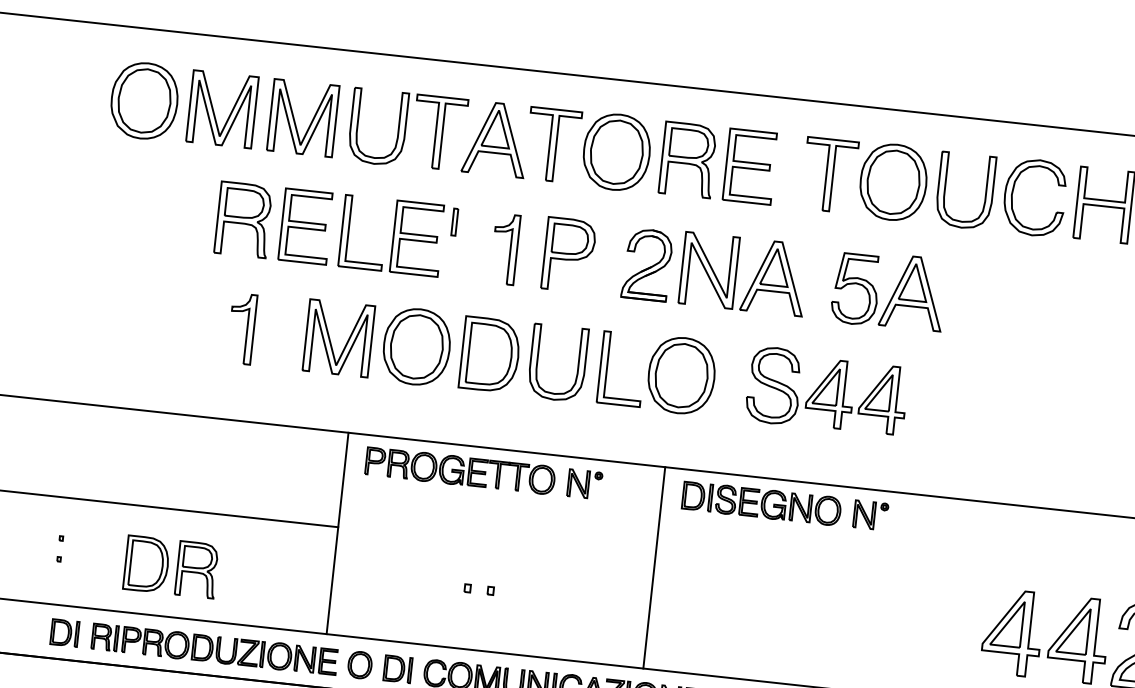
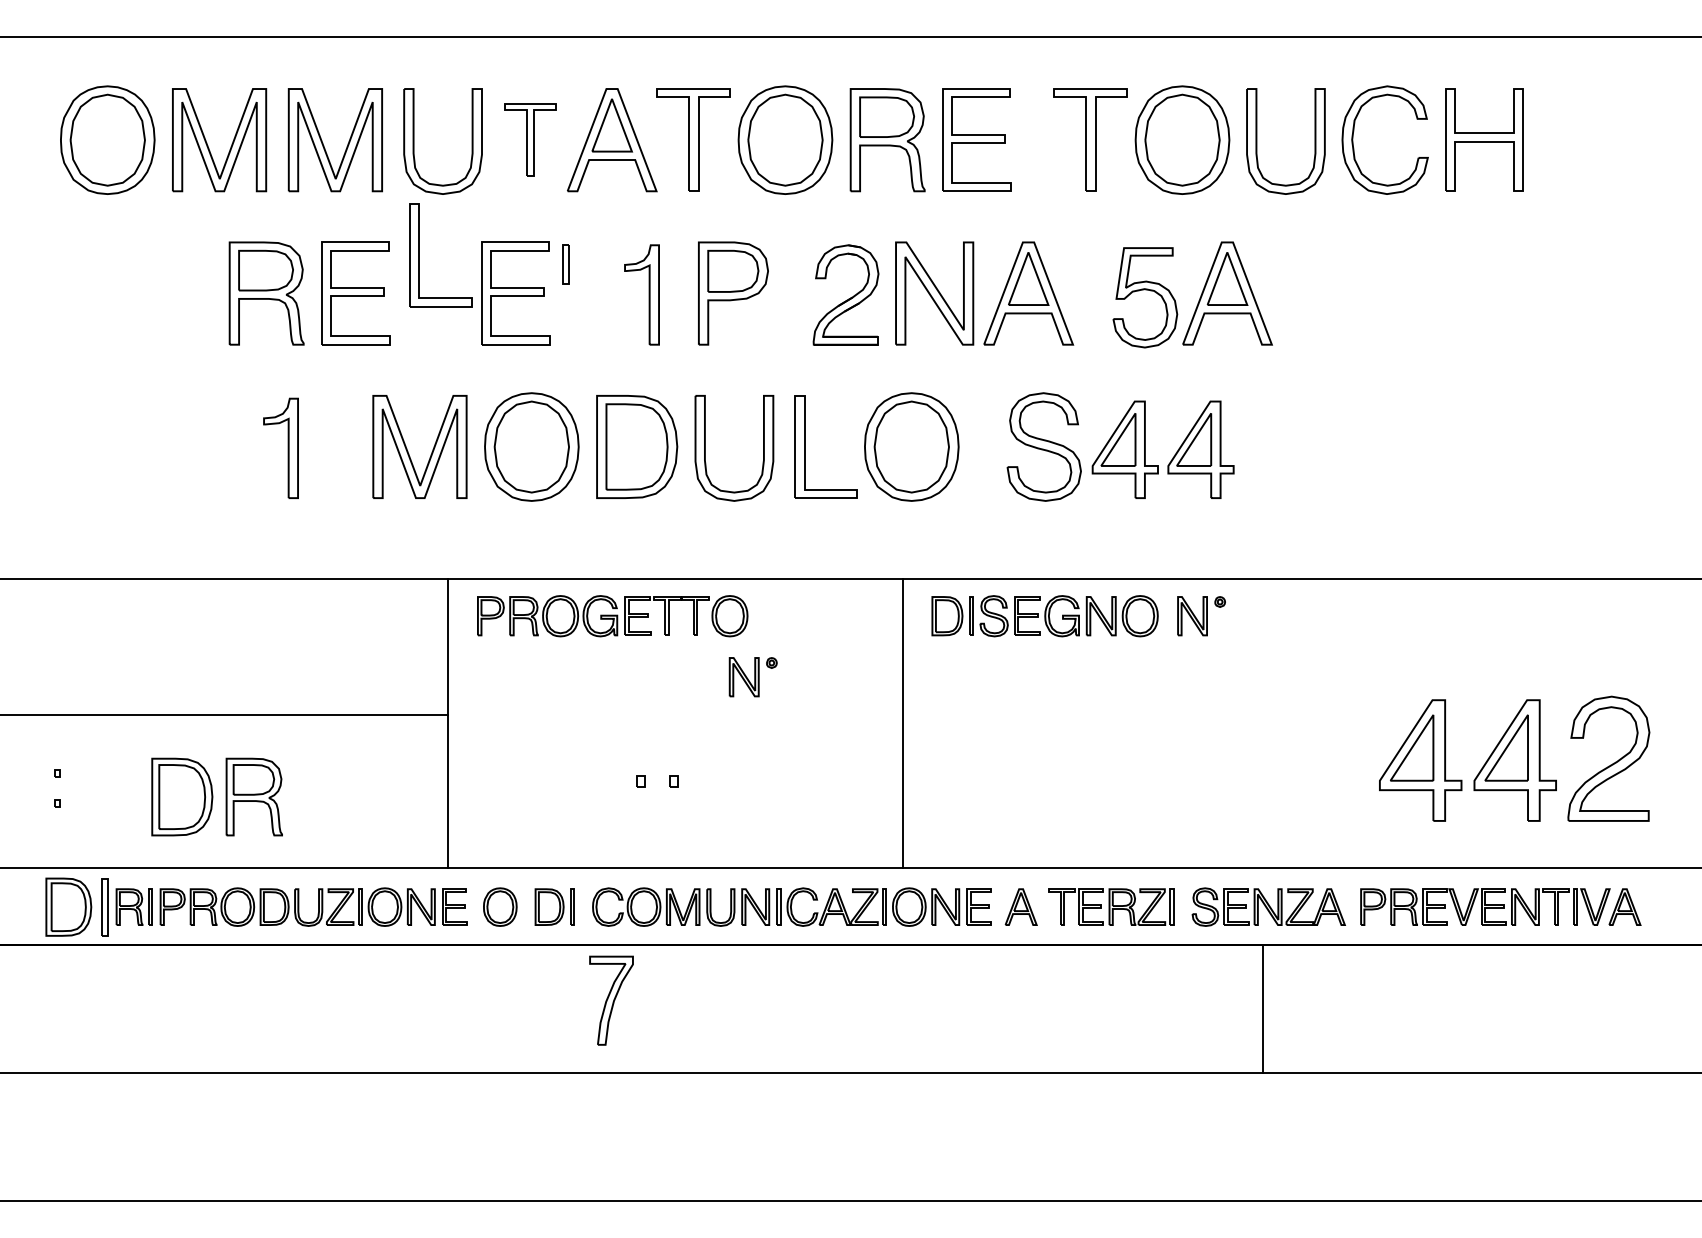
part: (439, 132) -> (530, 139), size x0.7
part: (348, 231) -> (419, 255), moved
part: (584, 484) -> (752, 677), moved
part: (64, 632) -> (76, 906), size x1.6

